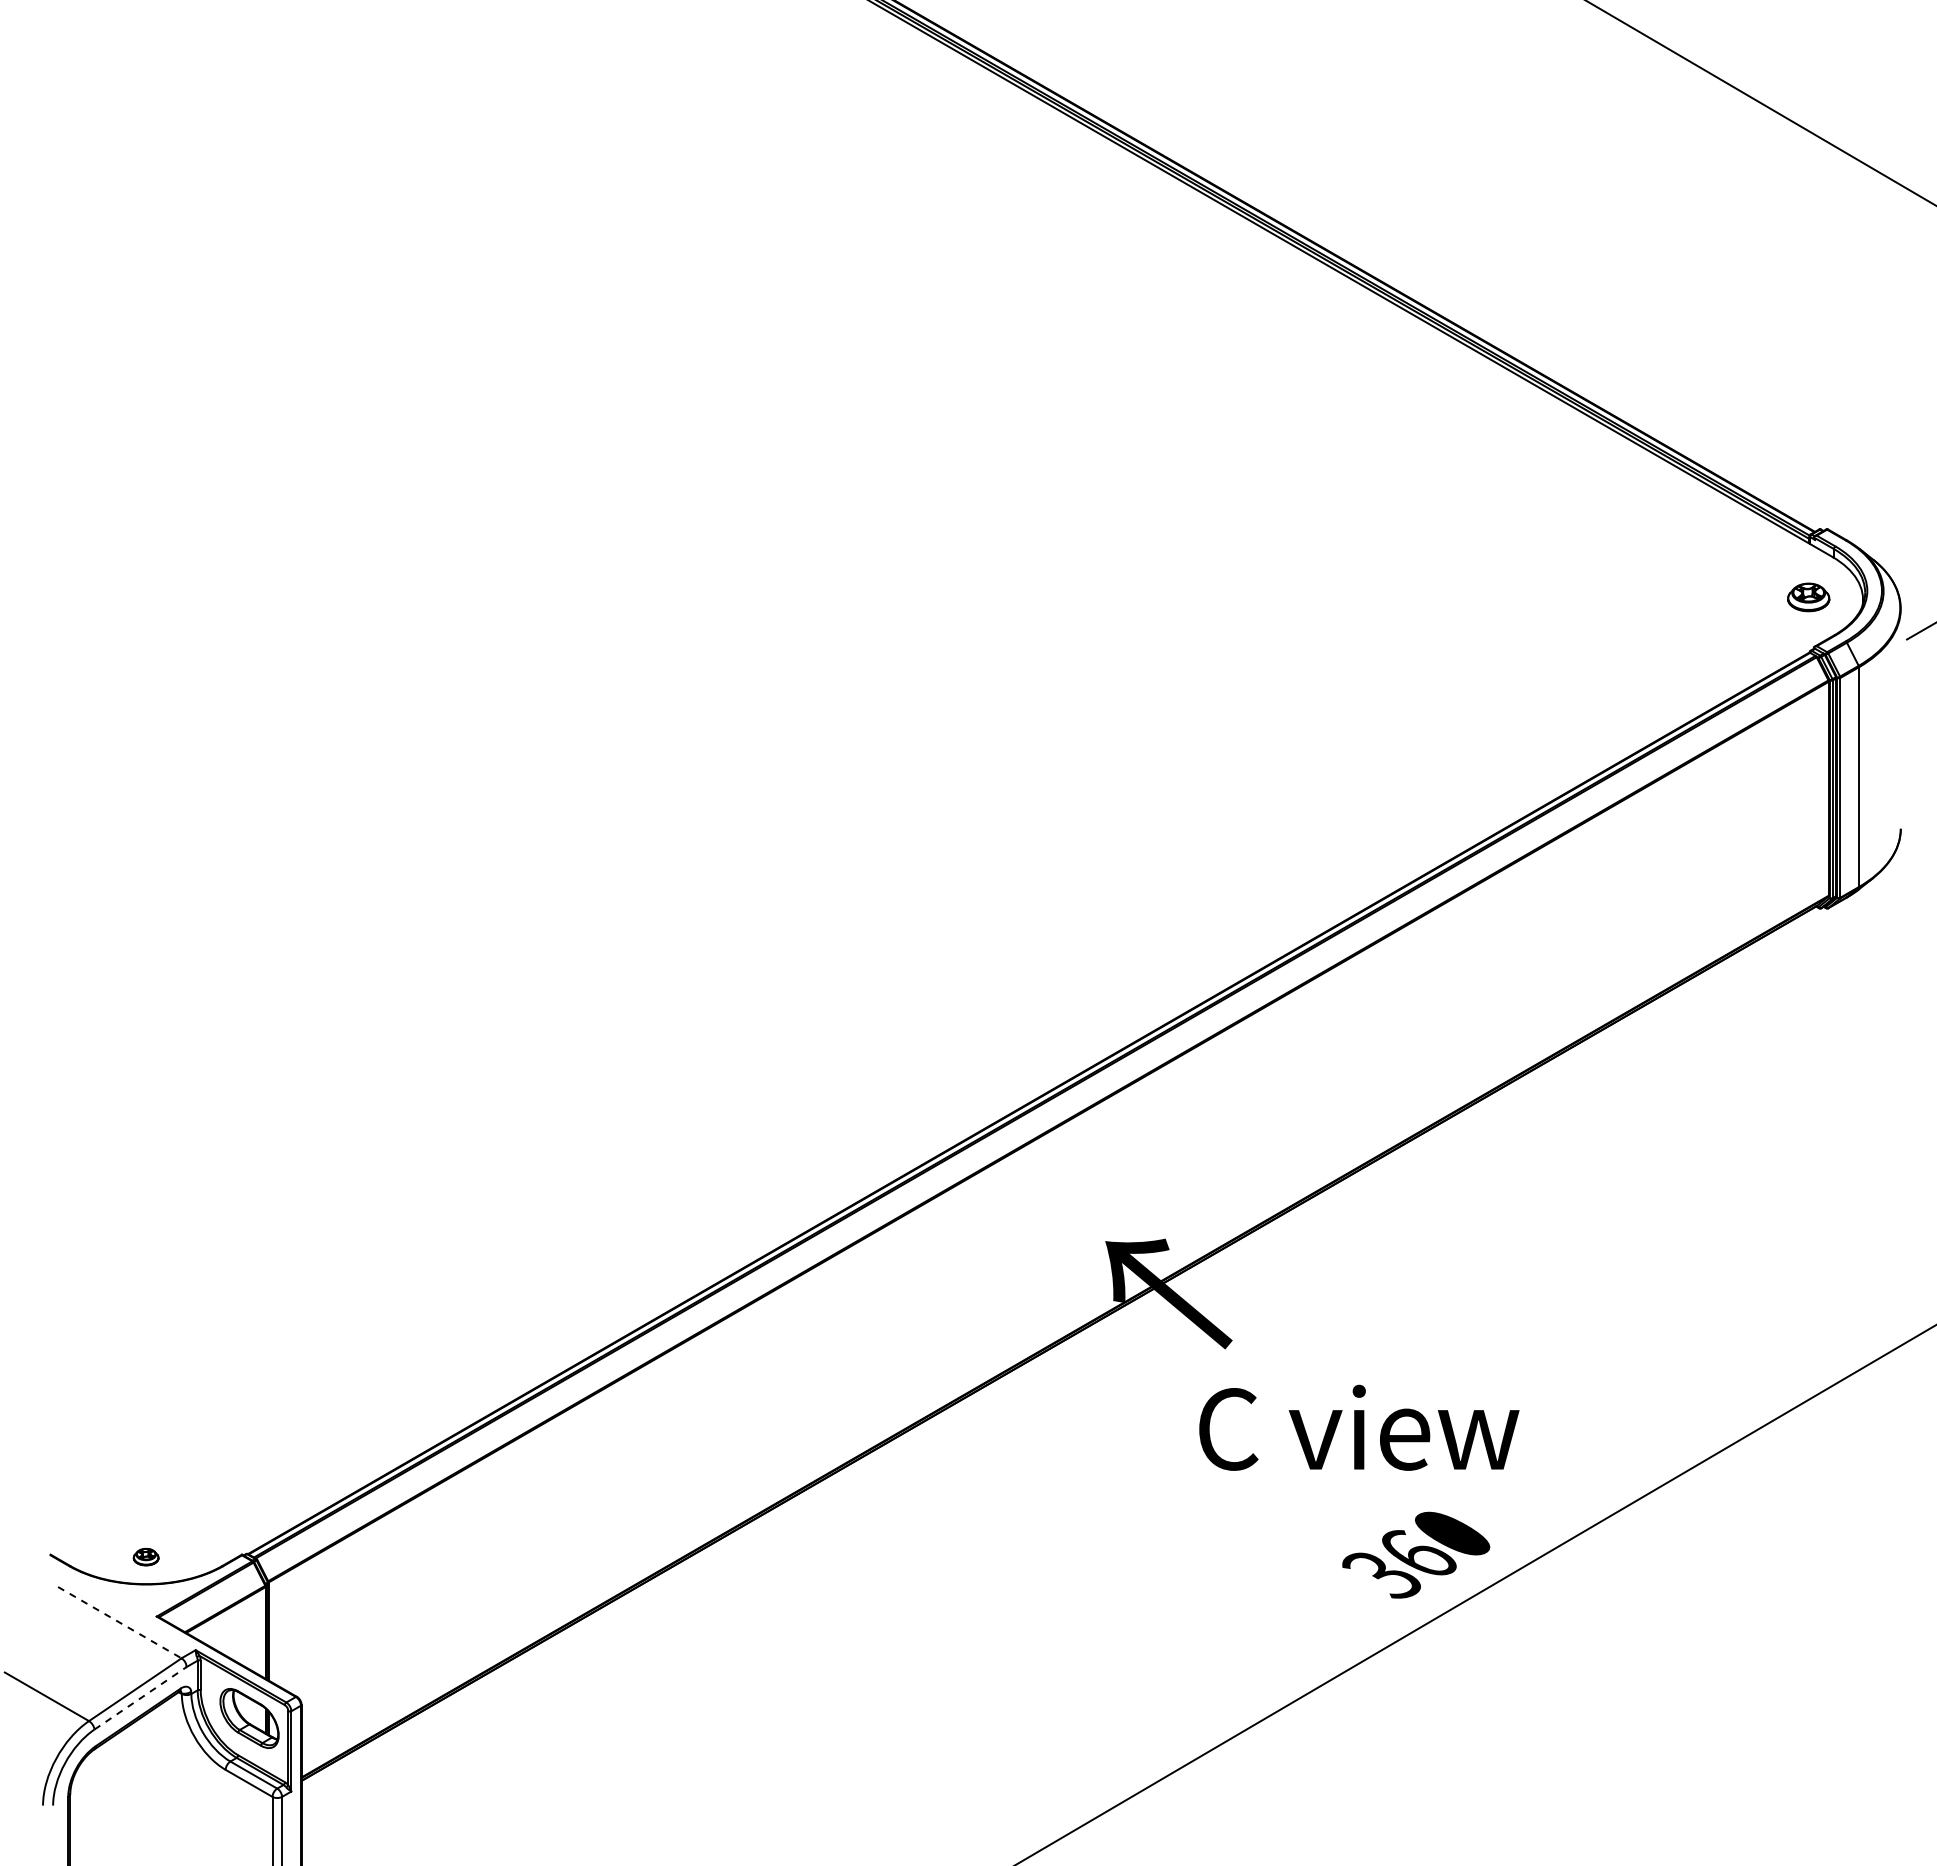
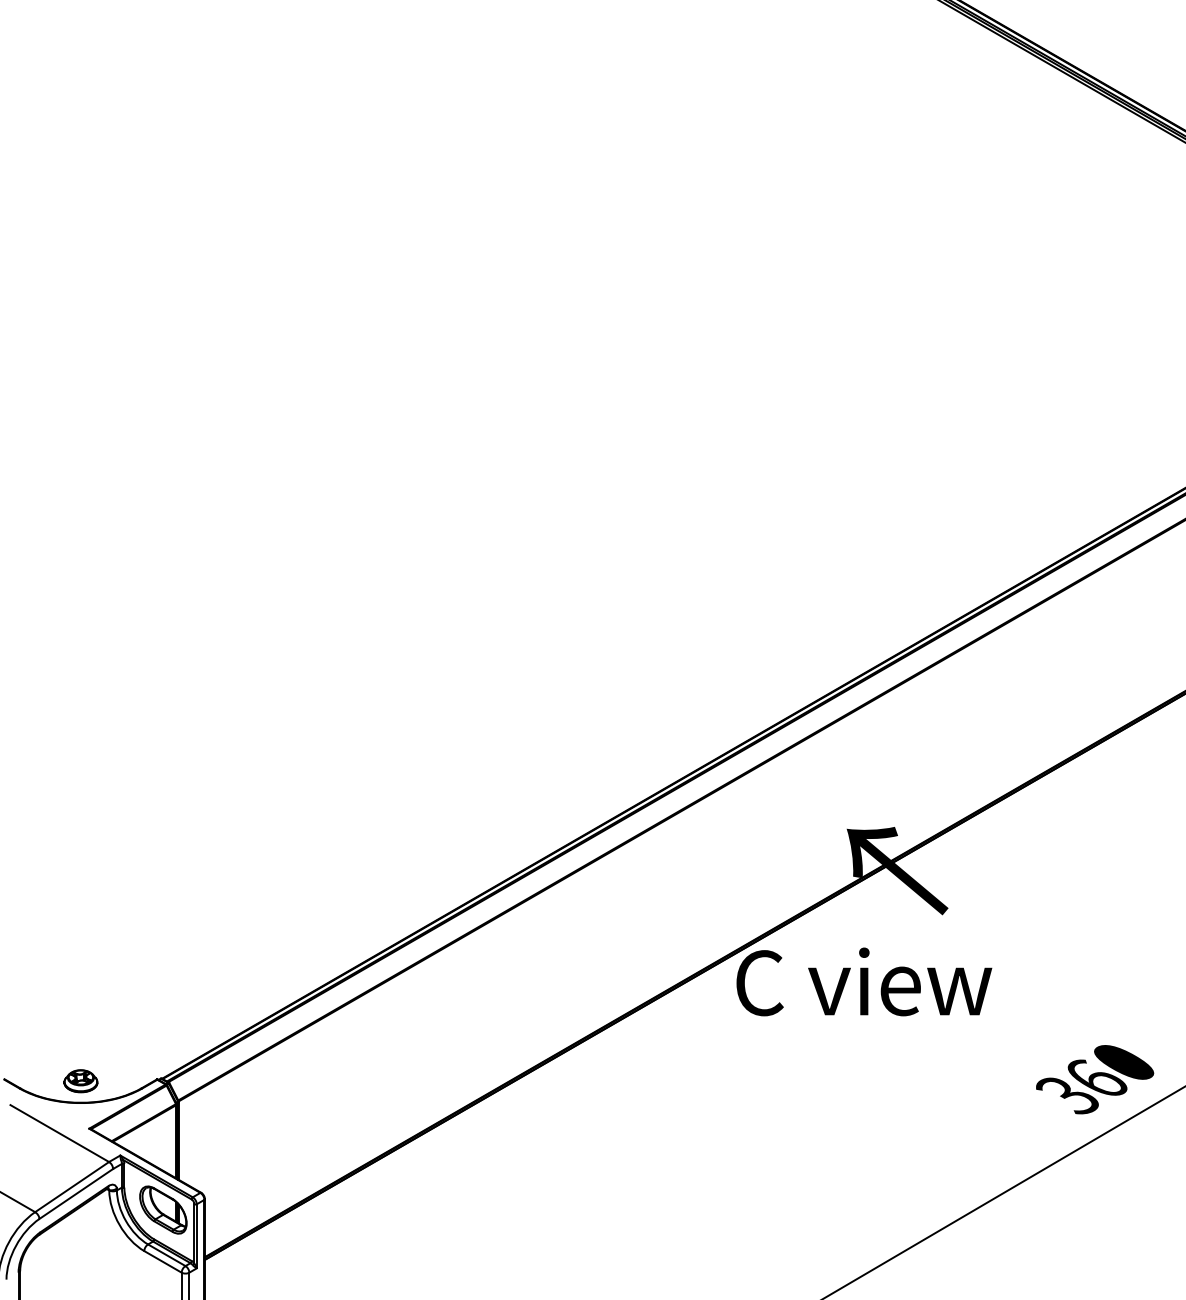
text: (1359, 1427) -> (864, 981), moved
part: (145, 1556) -> (80, 1080), size x1.67
line: (120, 1622) -> (60, 1133), dashed -> solid
line: (140, 1698) -> (76, 1194), dashed -> solid

